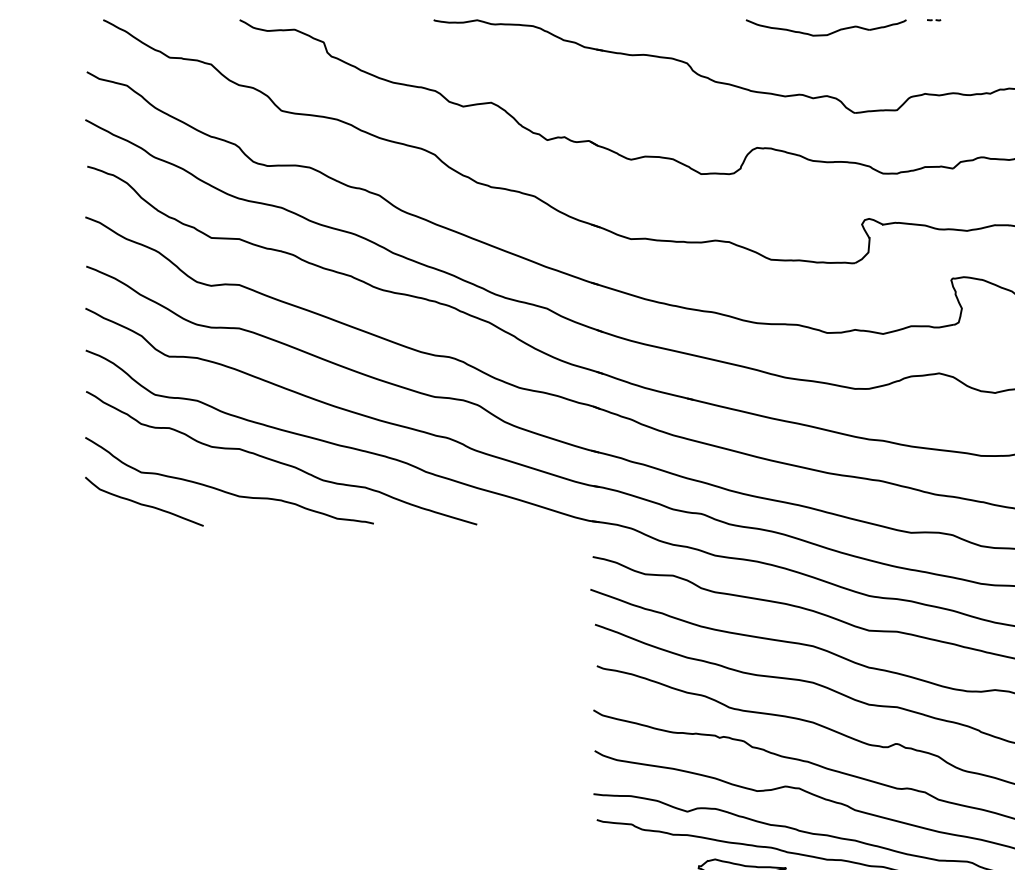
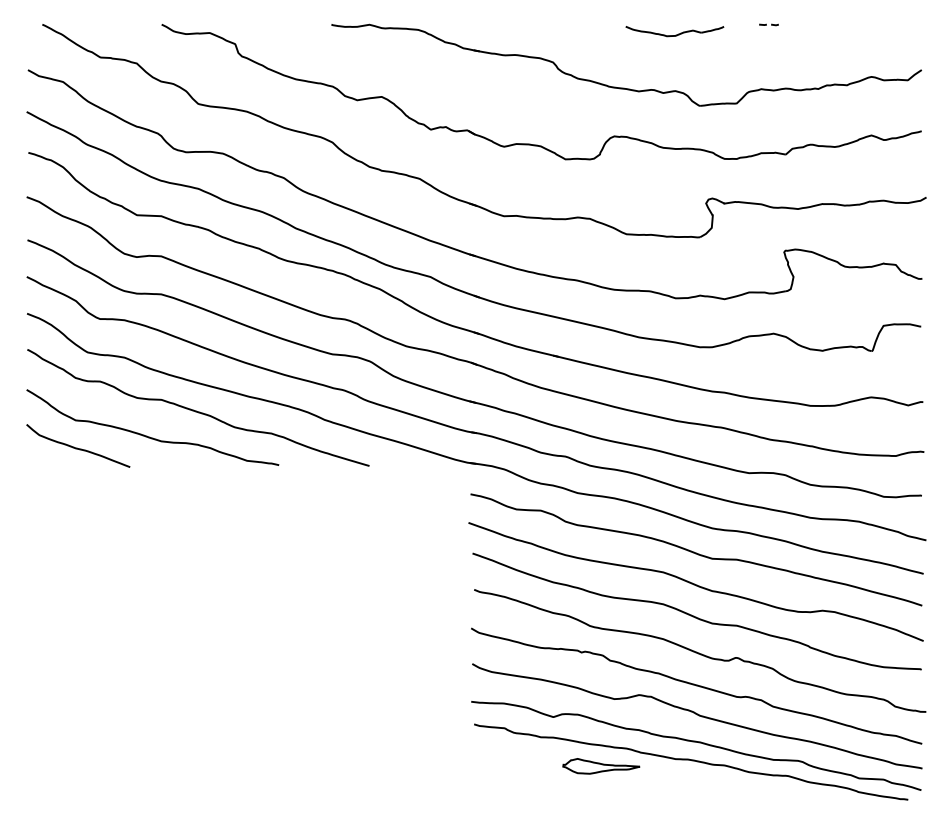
part: (934, 19) -> (769, 24), size x1.6
part: (825, 27) -> (674, 31), size x0.7

